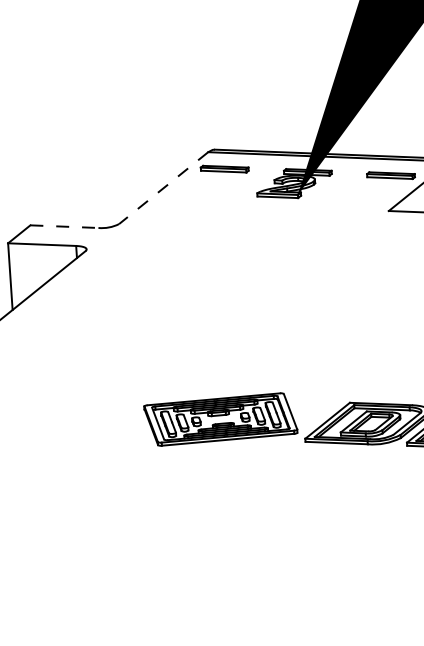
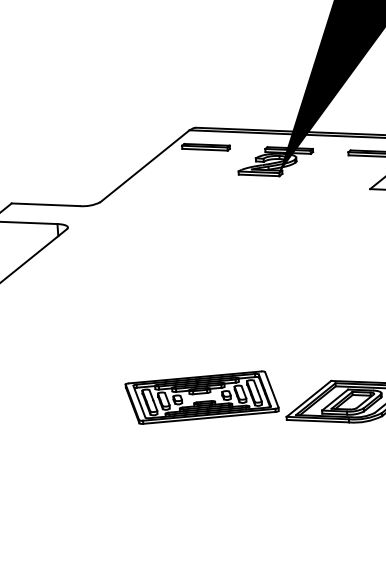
line: (163, 188) -> (144, 166), dashed -> solid
line: (64, 226) -> (45, 204), dashed -> solid

